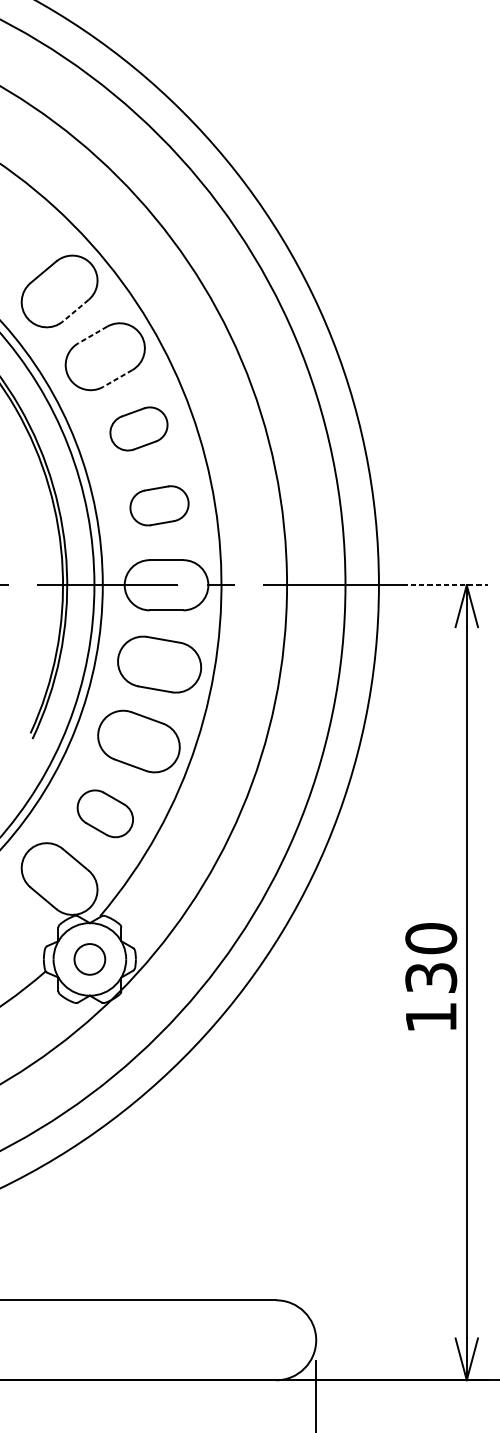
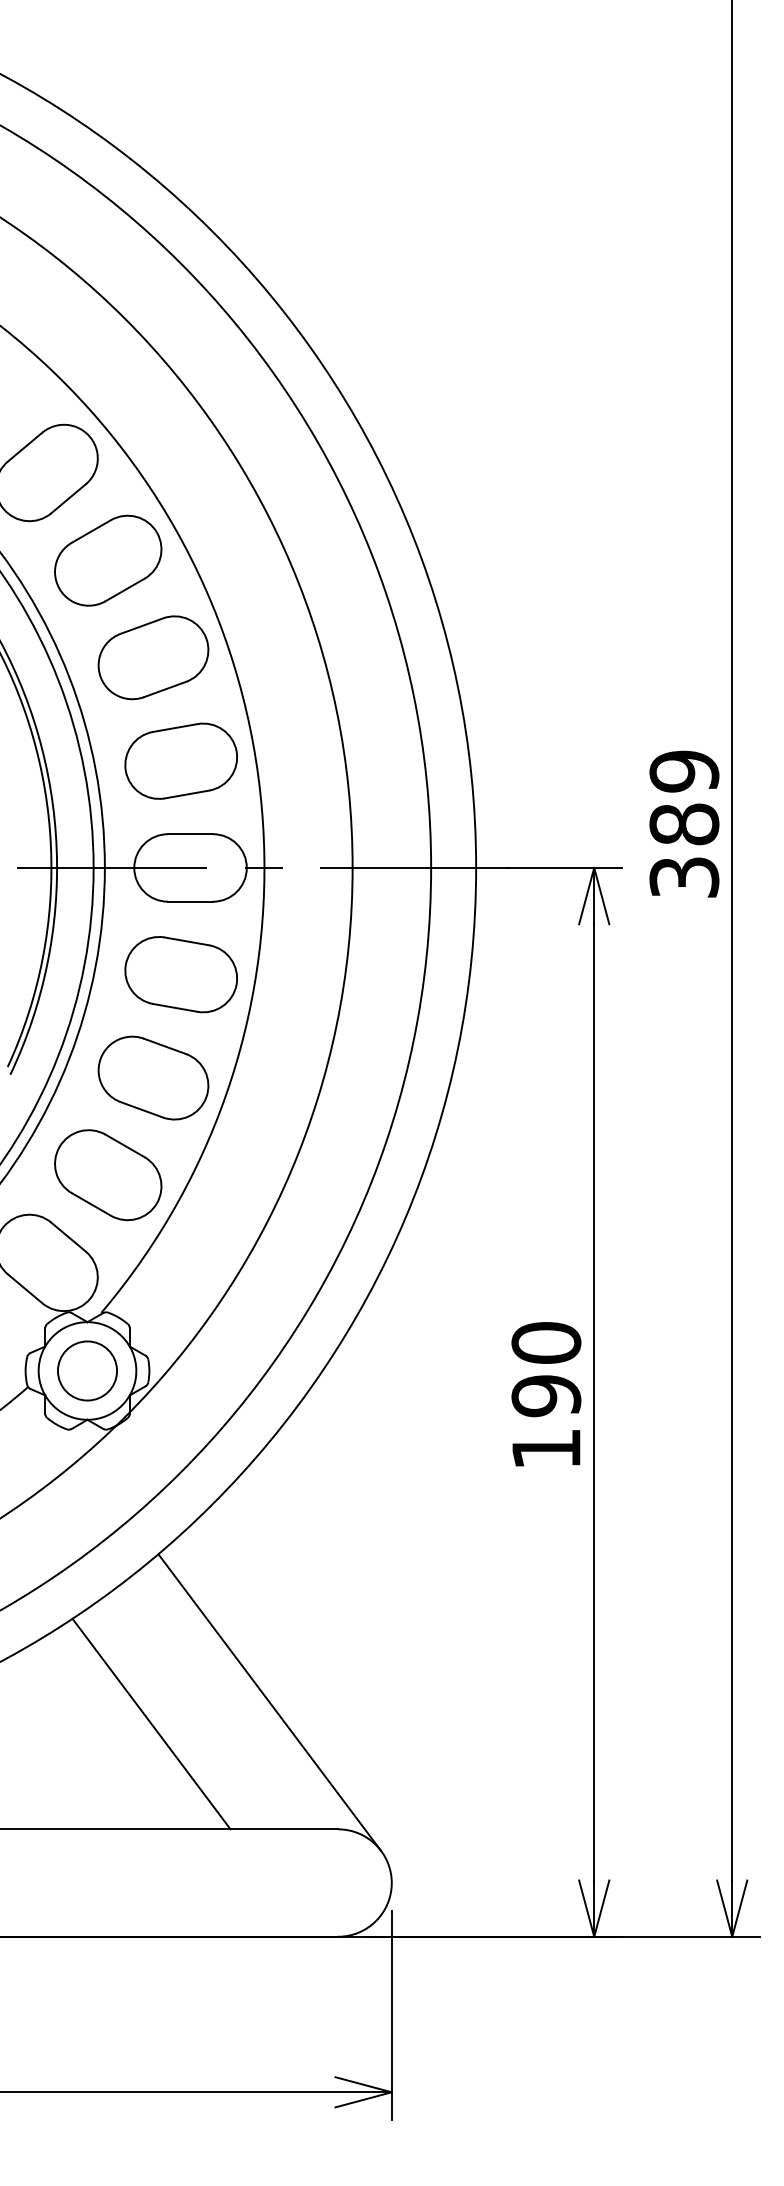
line: (75, 310) -> (68, 498), dashed -> solid
line: (92, 335) -> (91, 531), dashed -> solid
line: (118, 378) -> (125, 589), dashed -> solid
part: (138, 428) -> (153, 657), size x1.43
part: (159, 505) -> (180, 760), size x1.43
line: (445, 584) -> (565, 867), dashed -> solid
part: (105, 814) -> (108, 1175), size x1.43
circle: (89, 959) -> (87, 1370), size x1.43
text: (431, 978) -> (546, 1396), 130 -> 190
line: (225, 1205) -> (269, 1702), added
line: (137, 1221) -> (151, 1723), added

